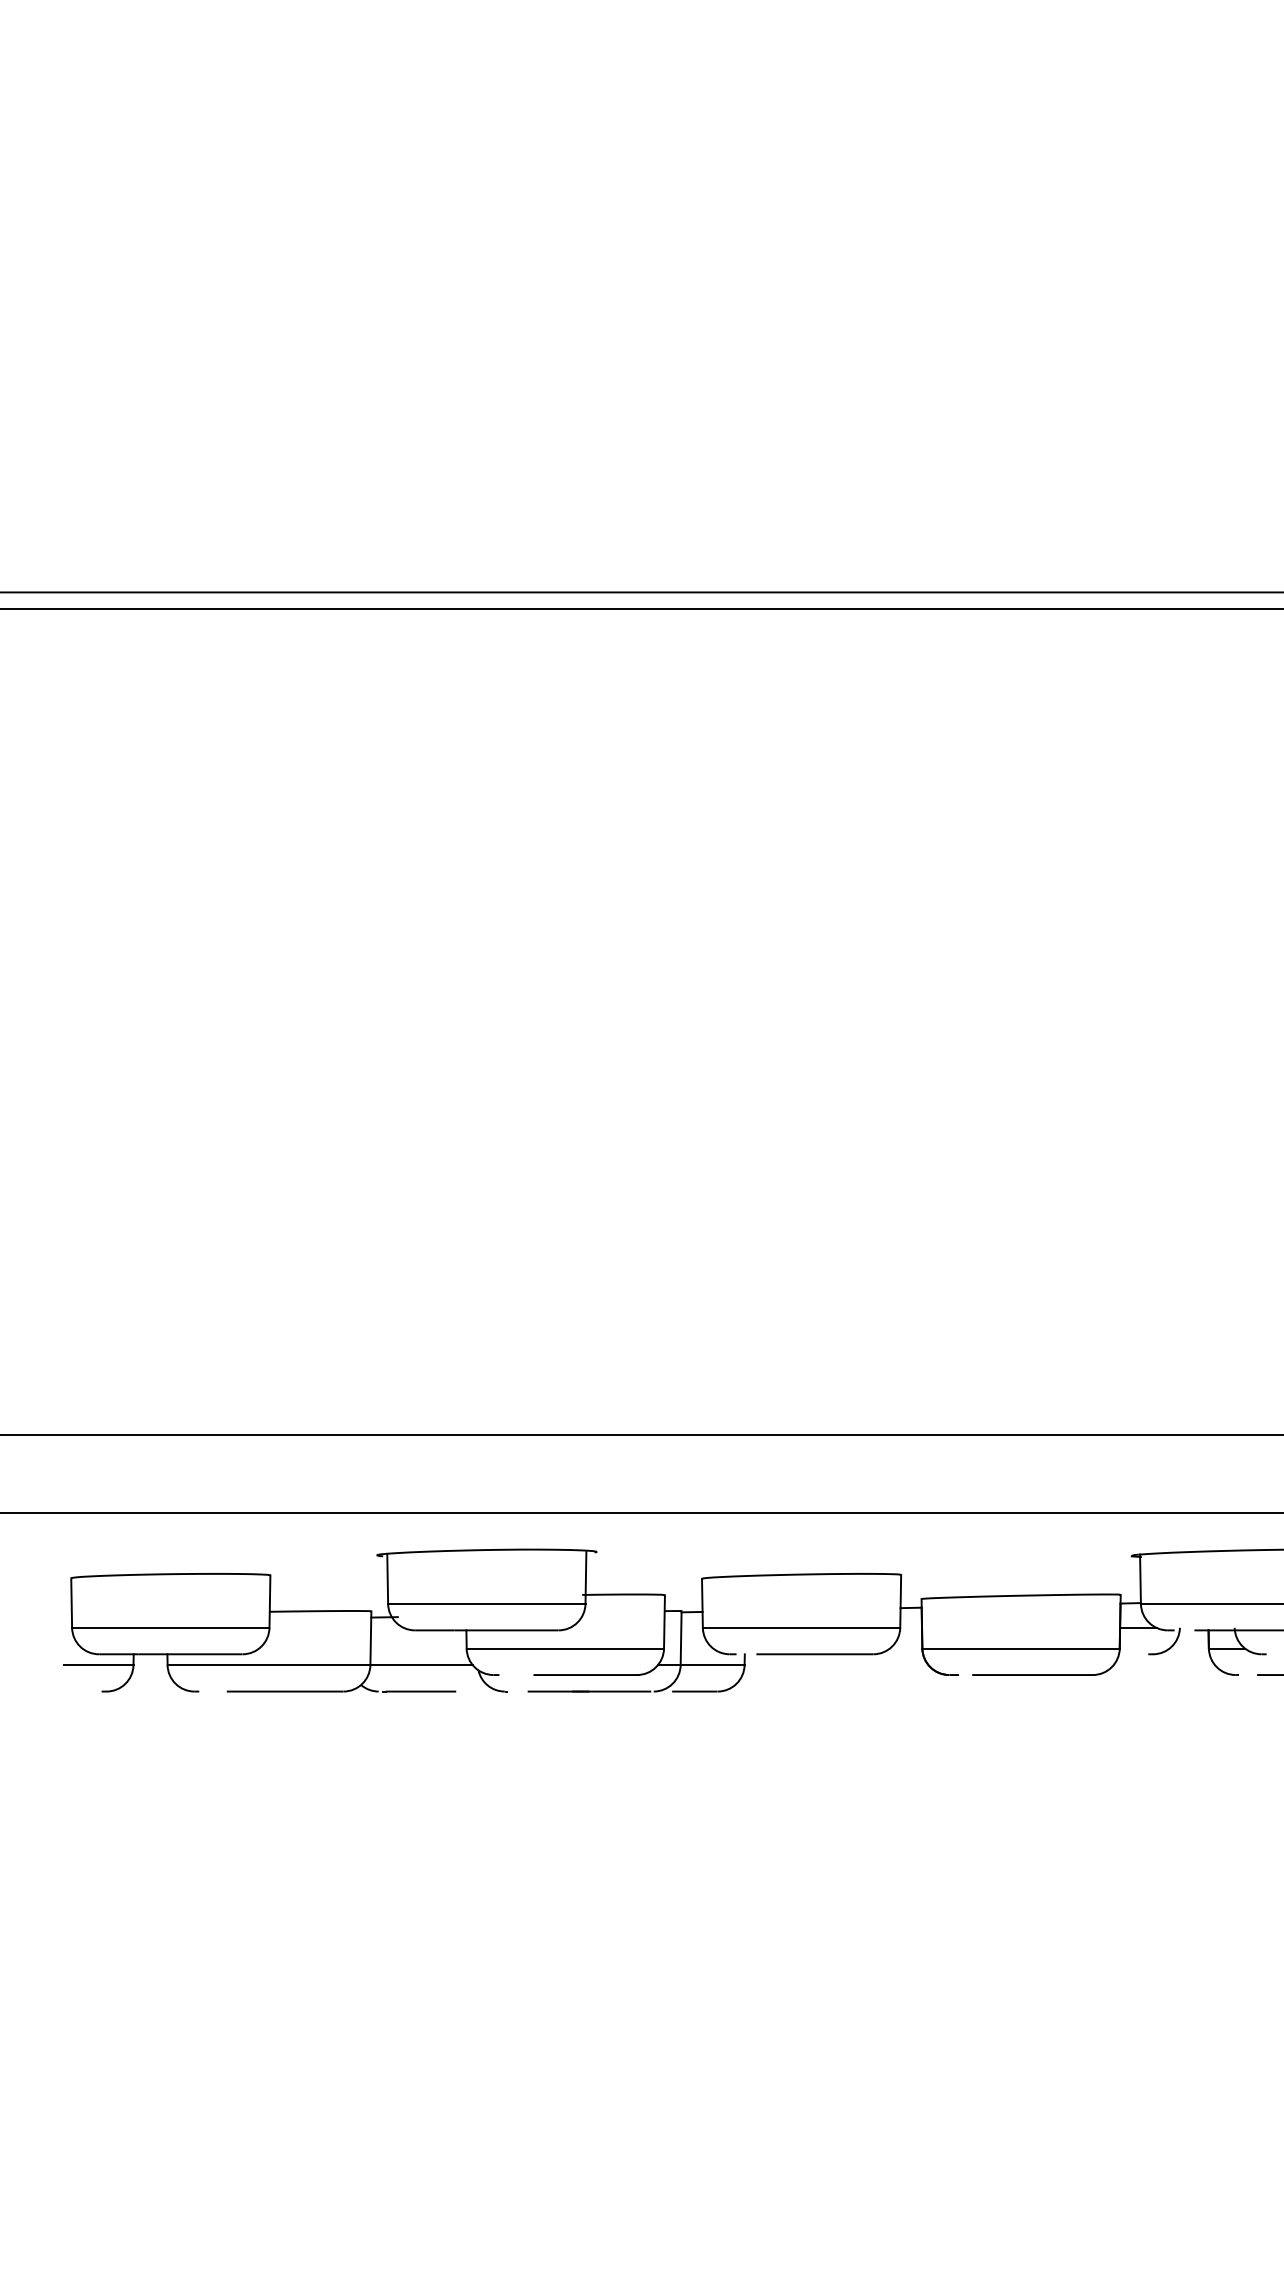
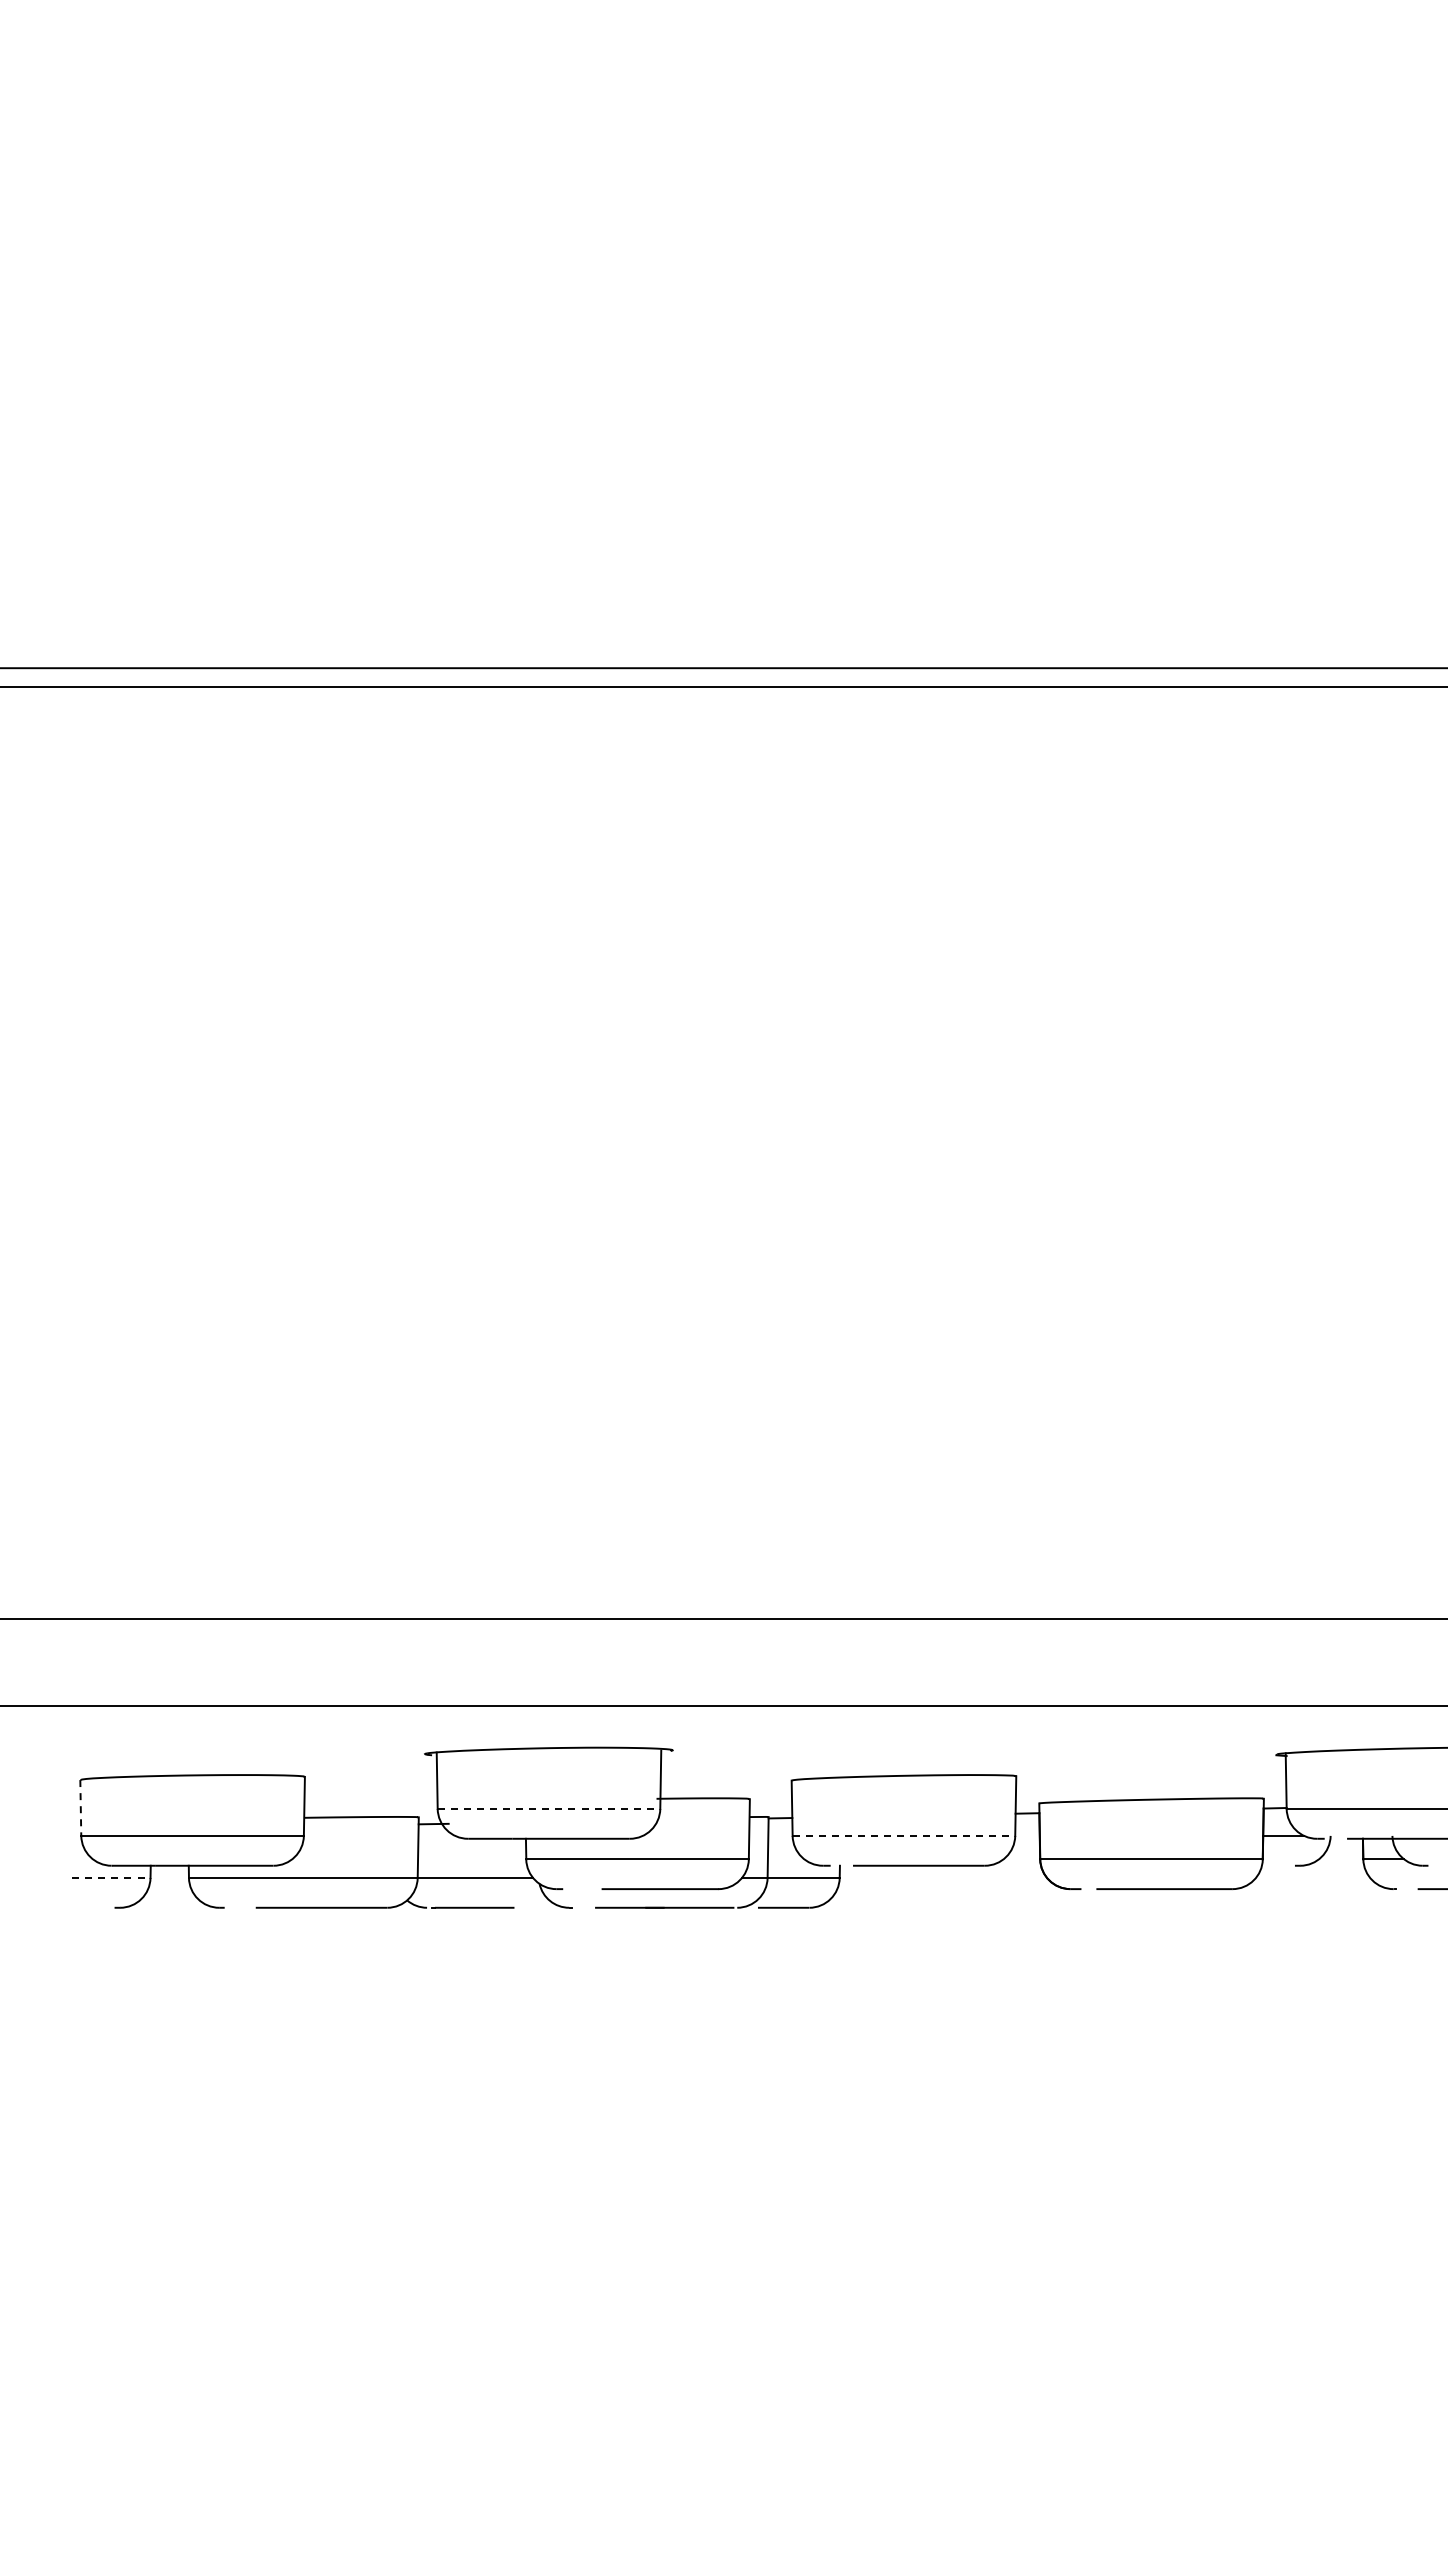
line: (71, 1603) -> (80, 1808), solid -> dashed
line: (487, 1603) -> (549, 1808), solid -> dashed
line: (802, 1627) -> (904, 1835), solid -> dashed
line: (98, 1664) -> (111, 1877), solid -> dashed

